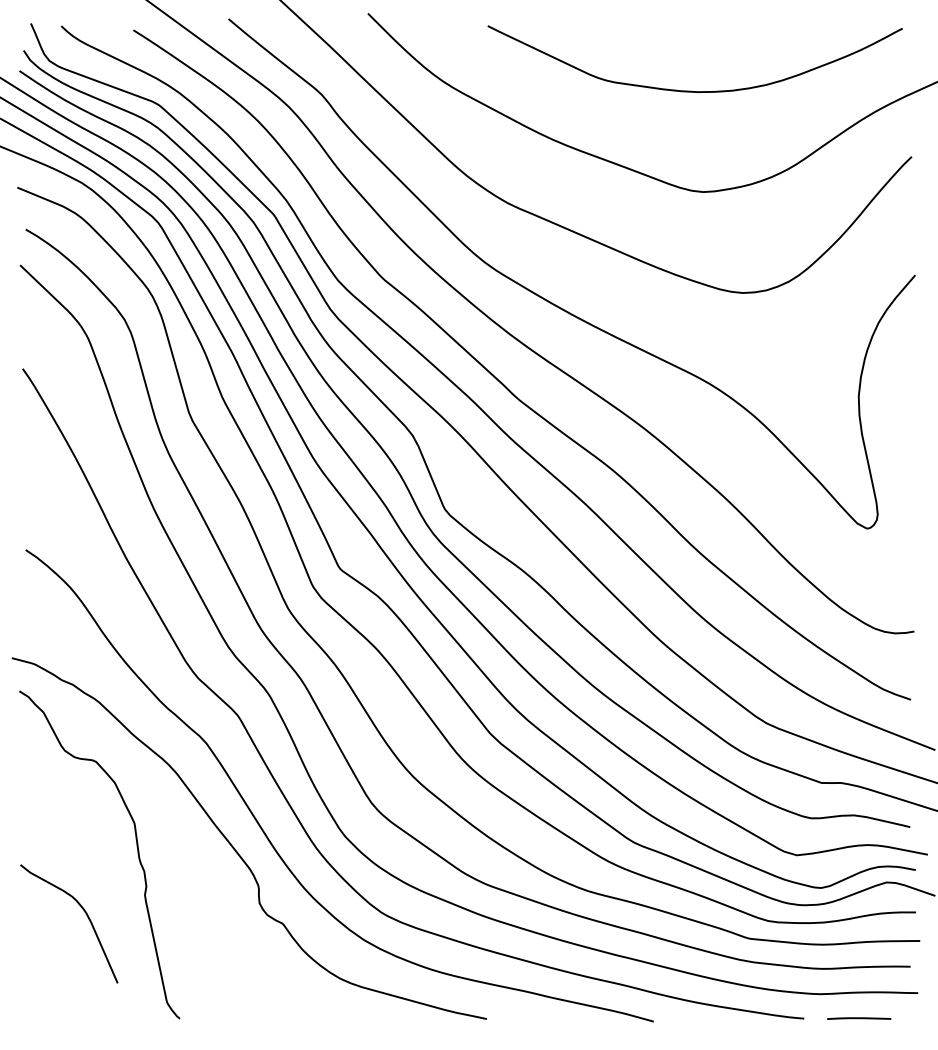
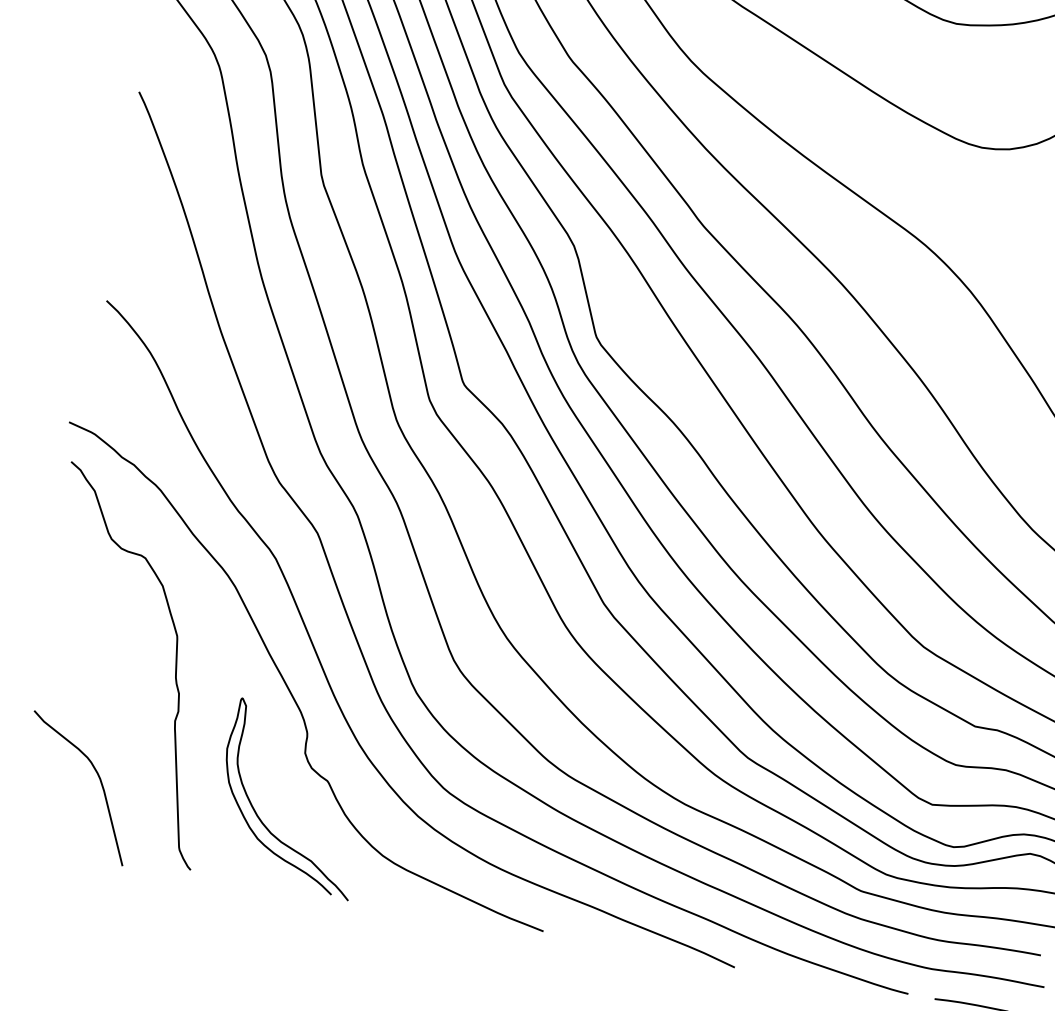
curve: (84, 912) -> (98, 778), moved
curve: (230, 963) -> (259, 816), added

